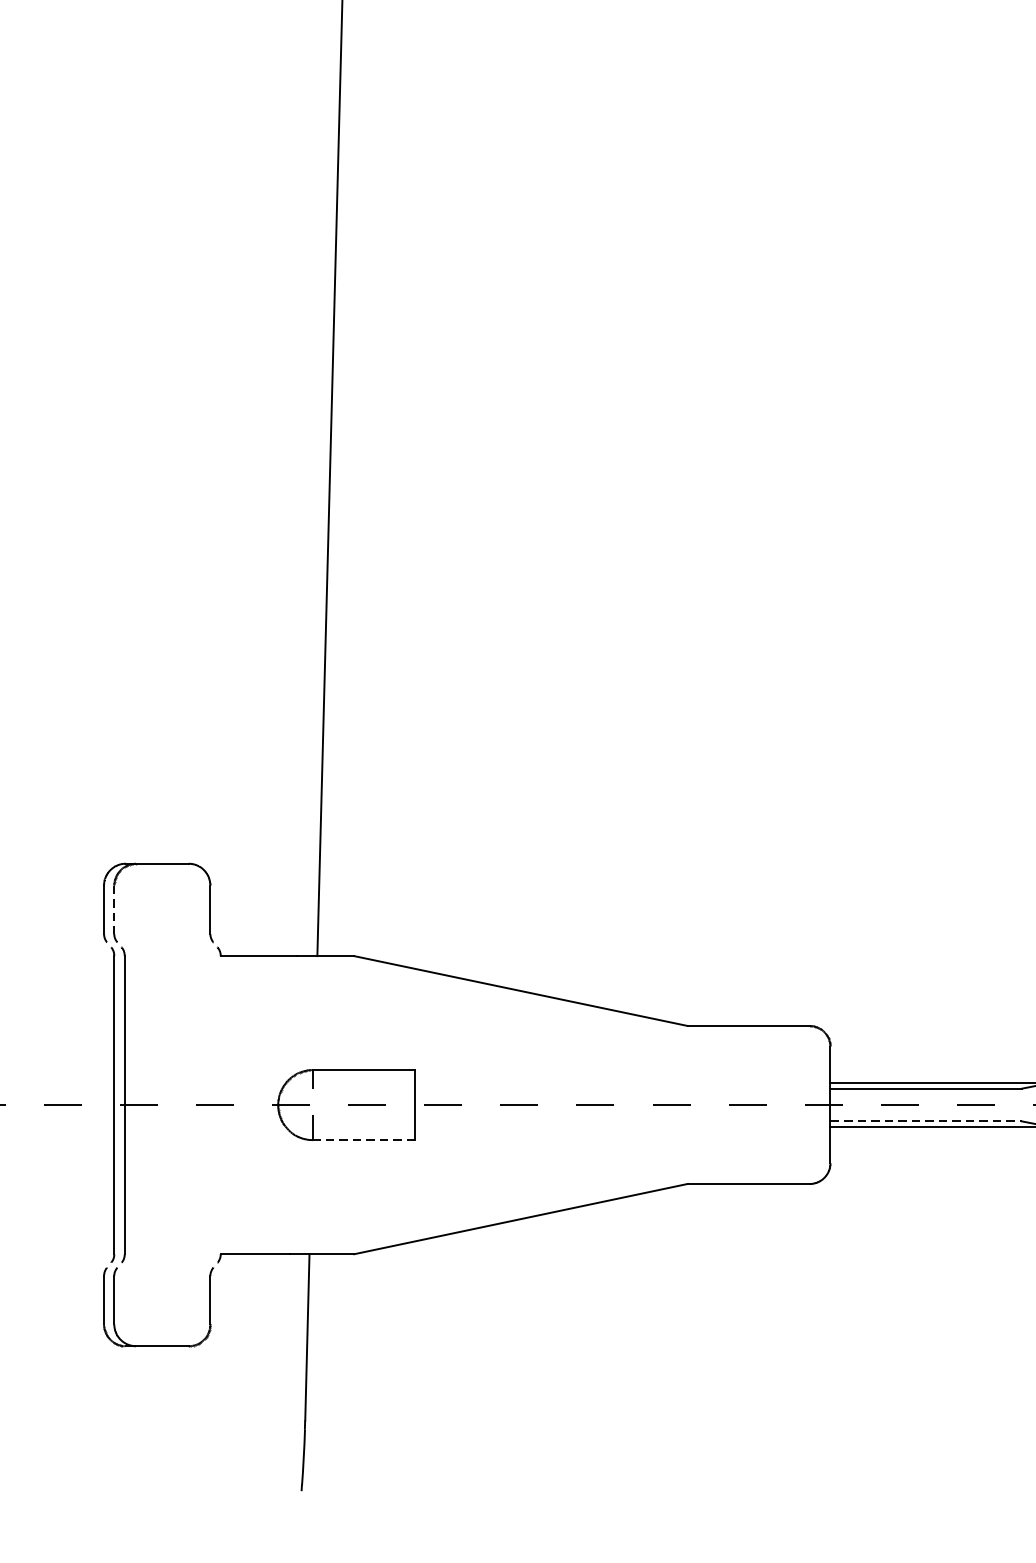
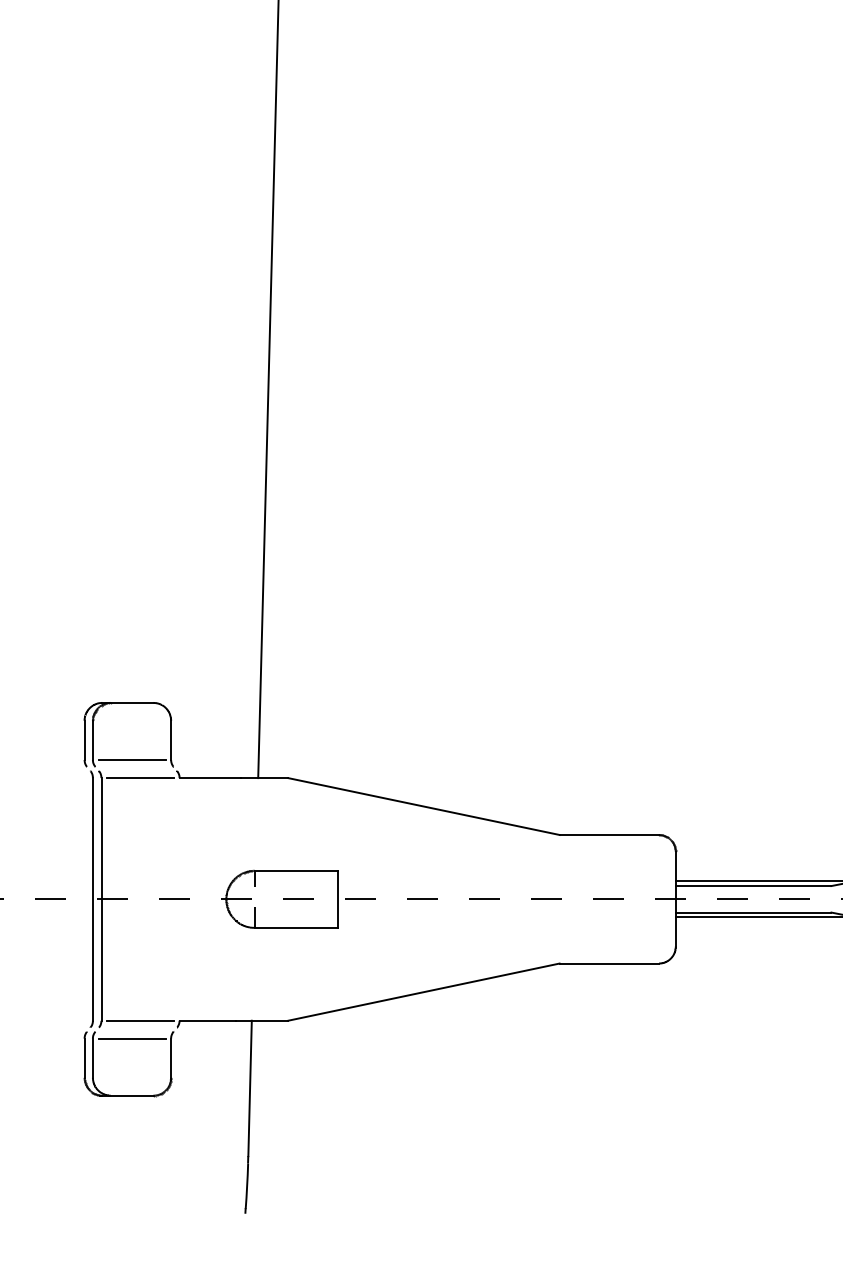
line: (113, 909) -> (92, 740), dashed -> solid
line: (161, 934) -> (131, 760), added
line: (172, 956) -> (140, 778), added
line: (925, 1121) -> (753, 912), dashed -> solid
line: (364, 1139) -> (296, 927), dashed -> solid
line: (172, 1253) -> (140, 1020), added
line: (161, 1276) -> (131, 1038), added

